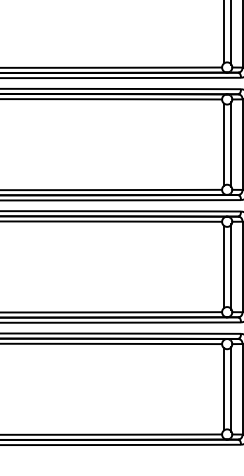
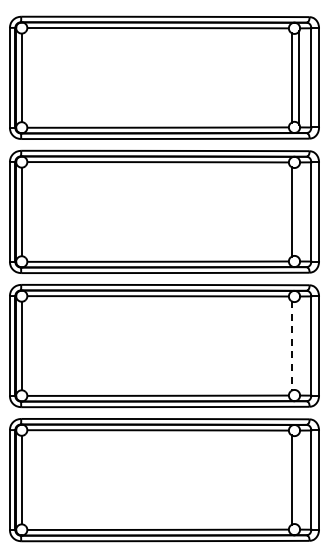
line: (231, 144) -> (299, 211), removed
line: (224, 266) -> (291, 345), solid -> dashed
line: (231, 266) -> (299, 345), removed
line: (231, 388) -> (299, 479), removed

